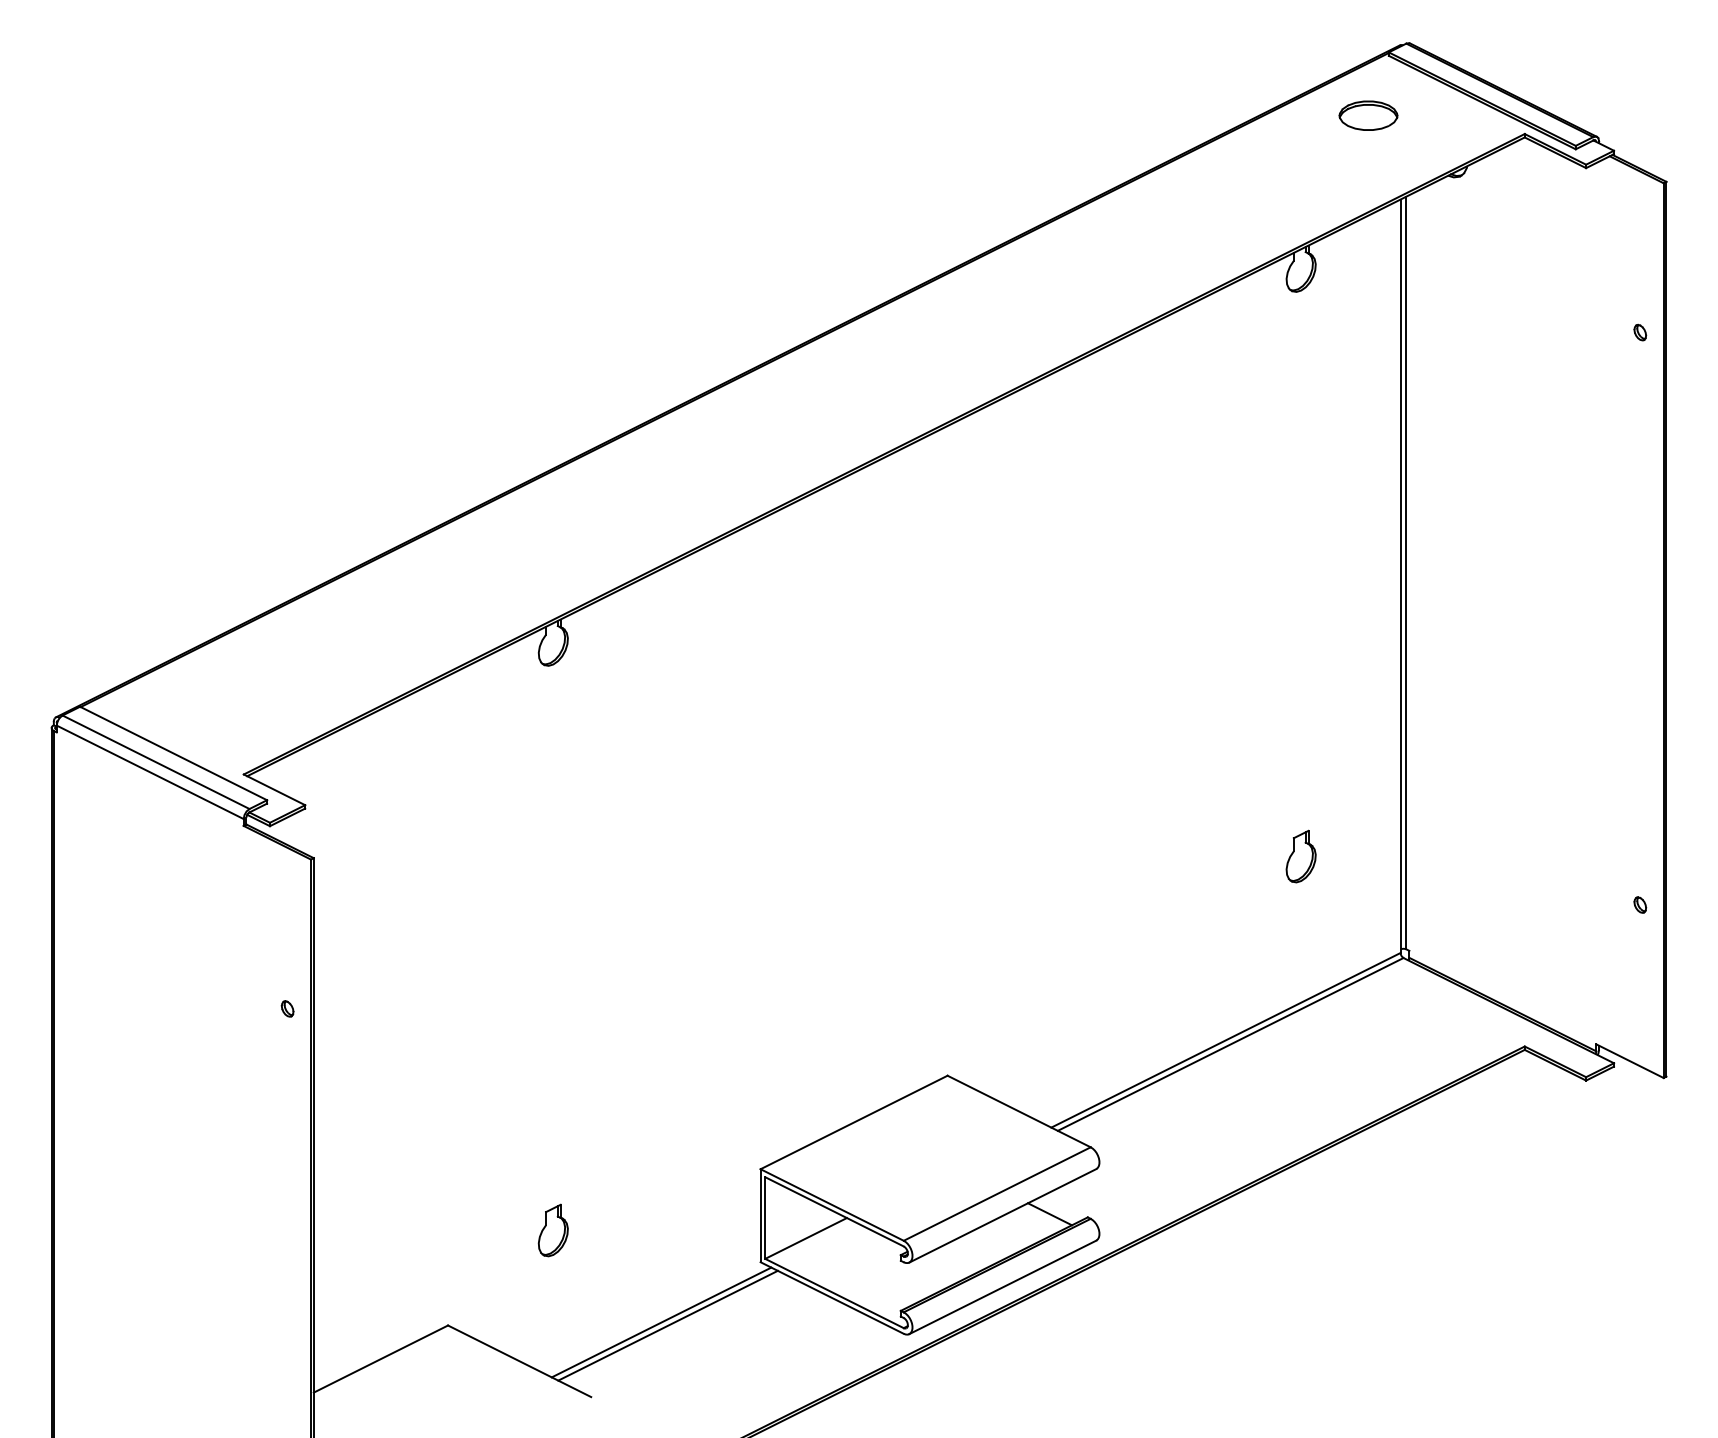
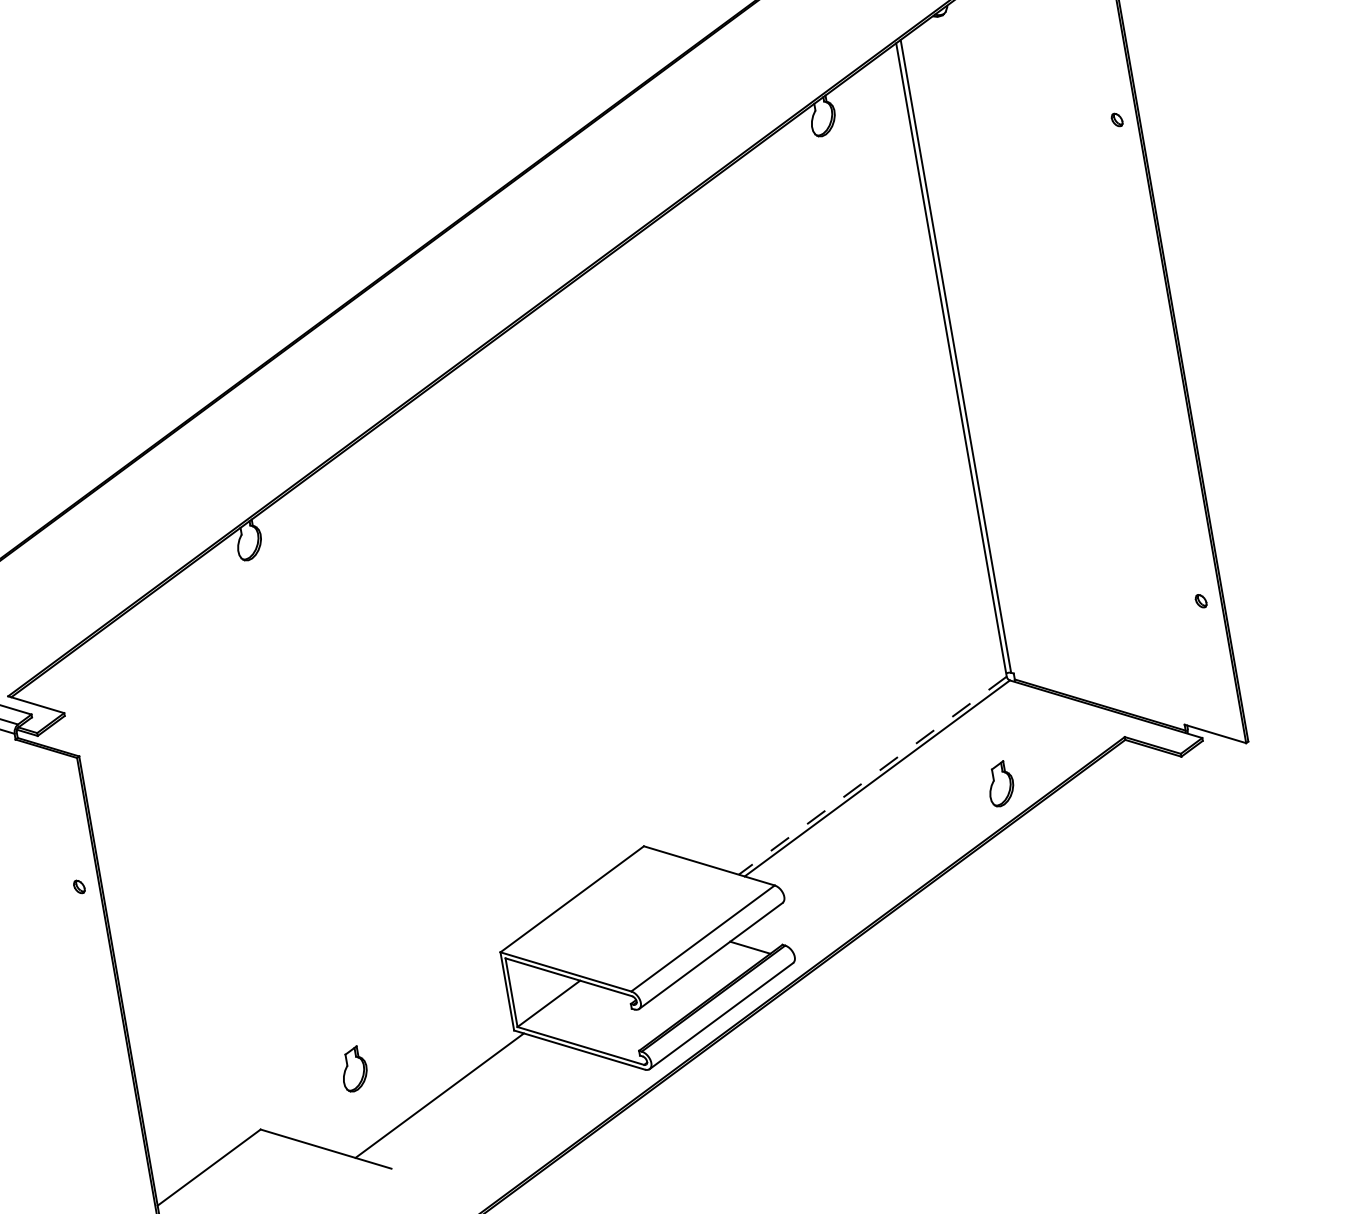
part: (1300, 856) -> (1000, 783), moved
line: (1225, 1040) -> (872, 775), solid -> dashed
part: (552, 1230) -> (353, 1069), moved
line: (667, 1325) -> (445, 1097), removed

